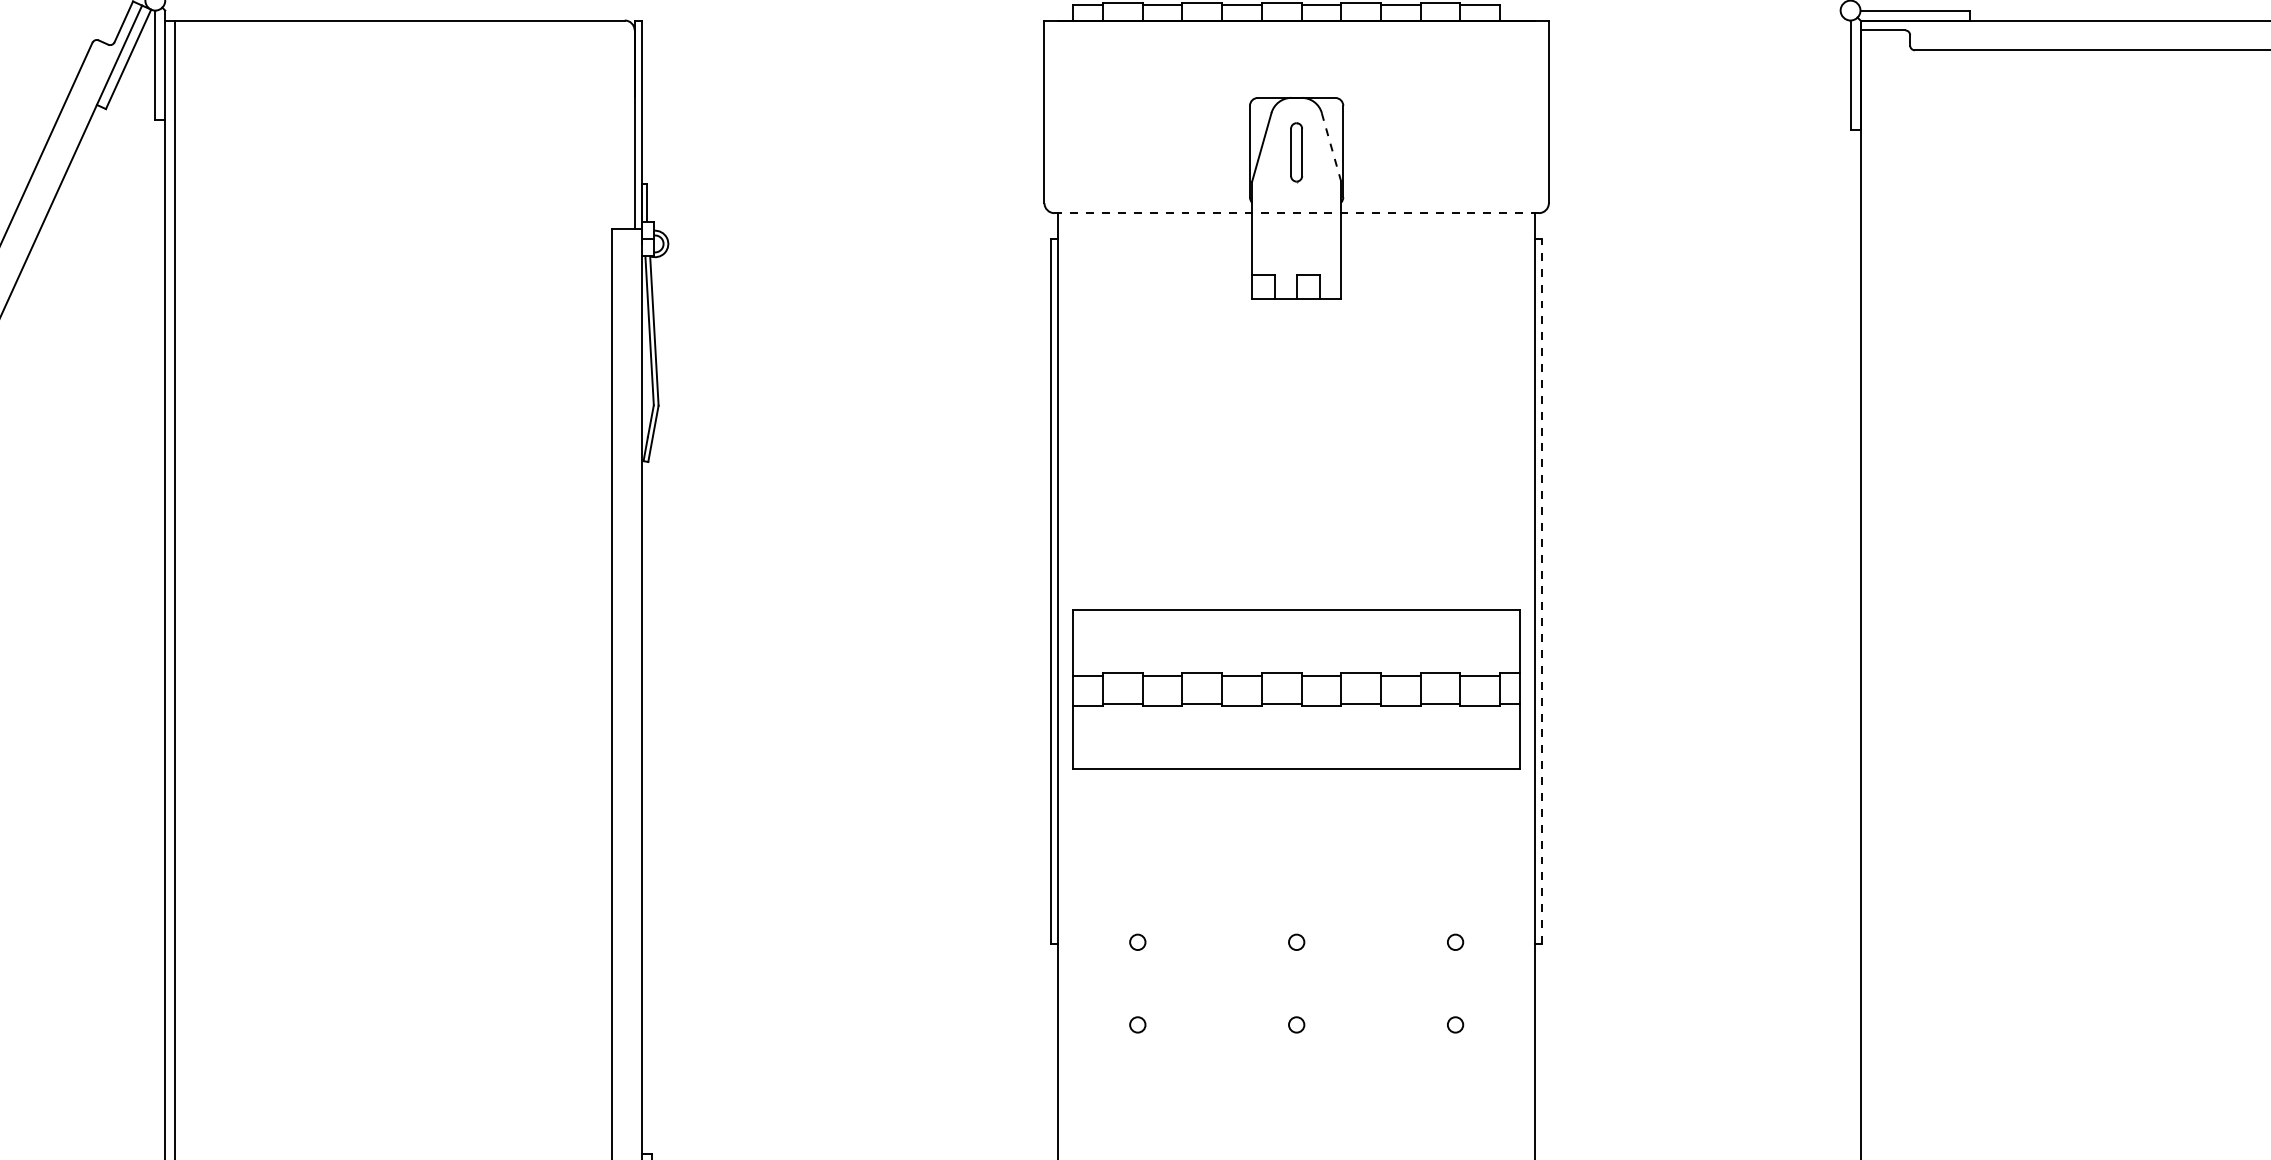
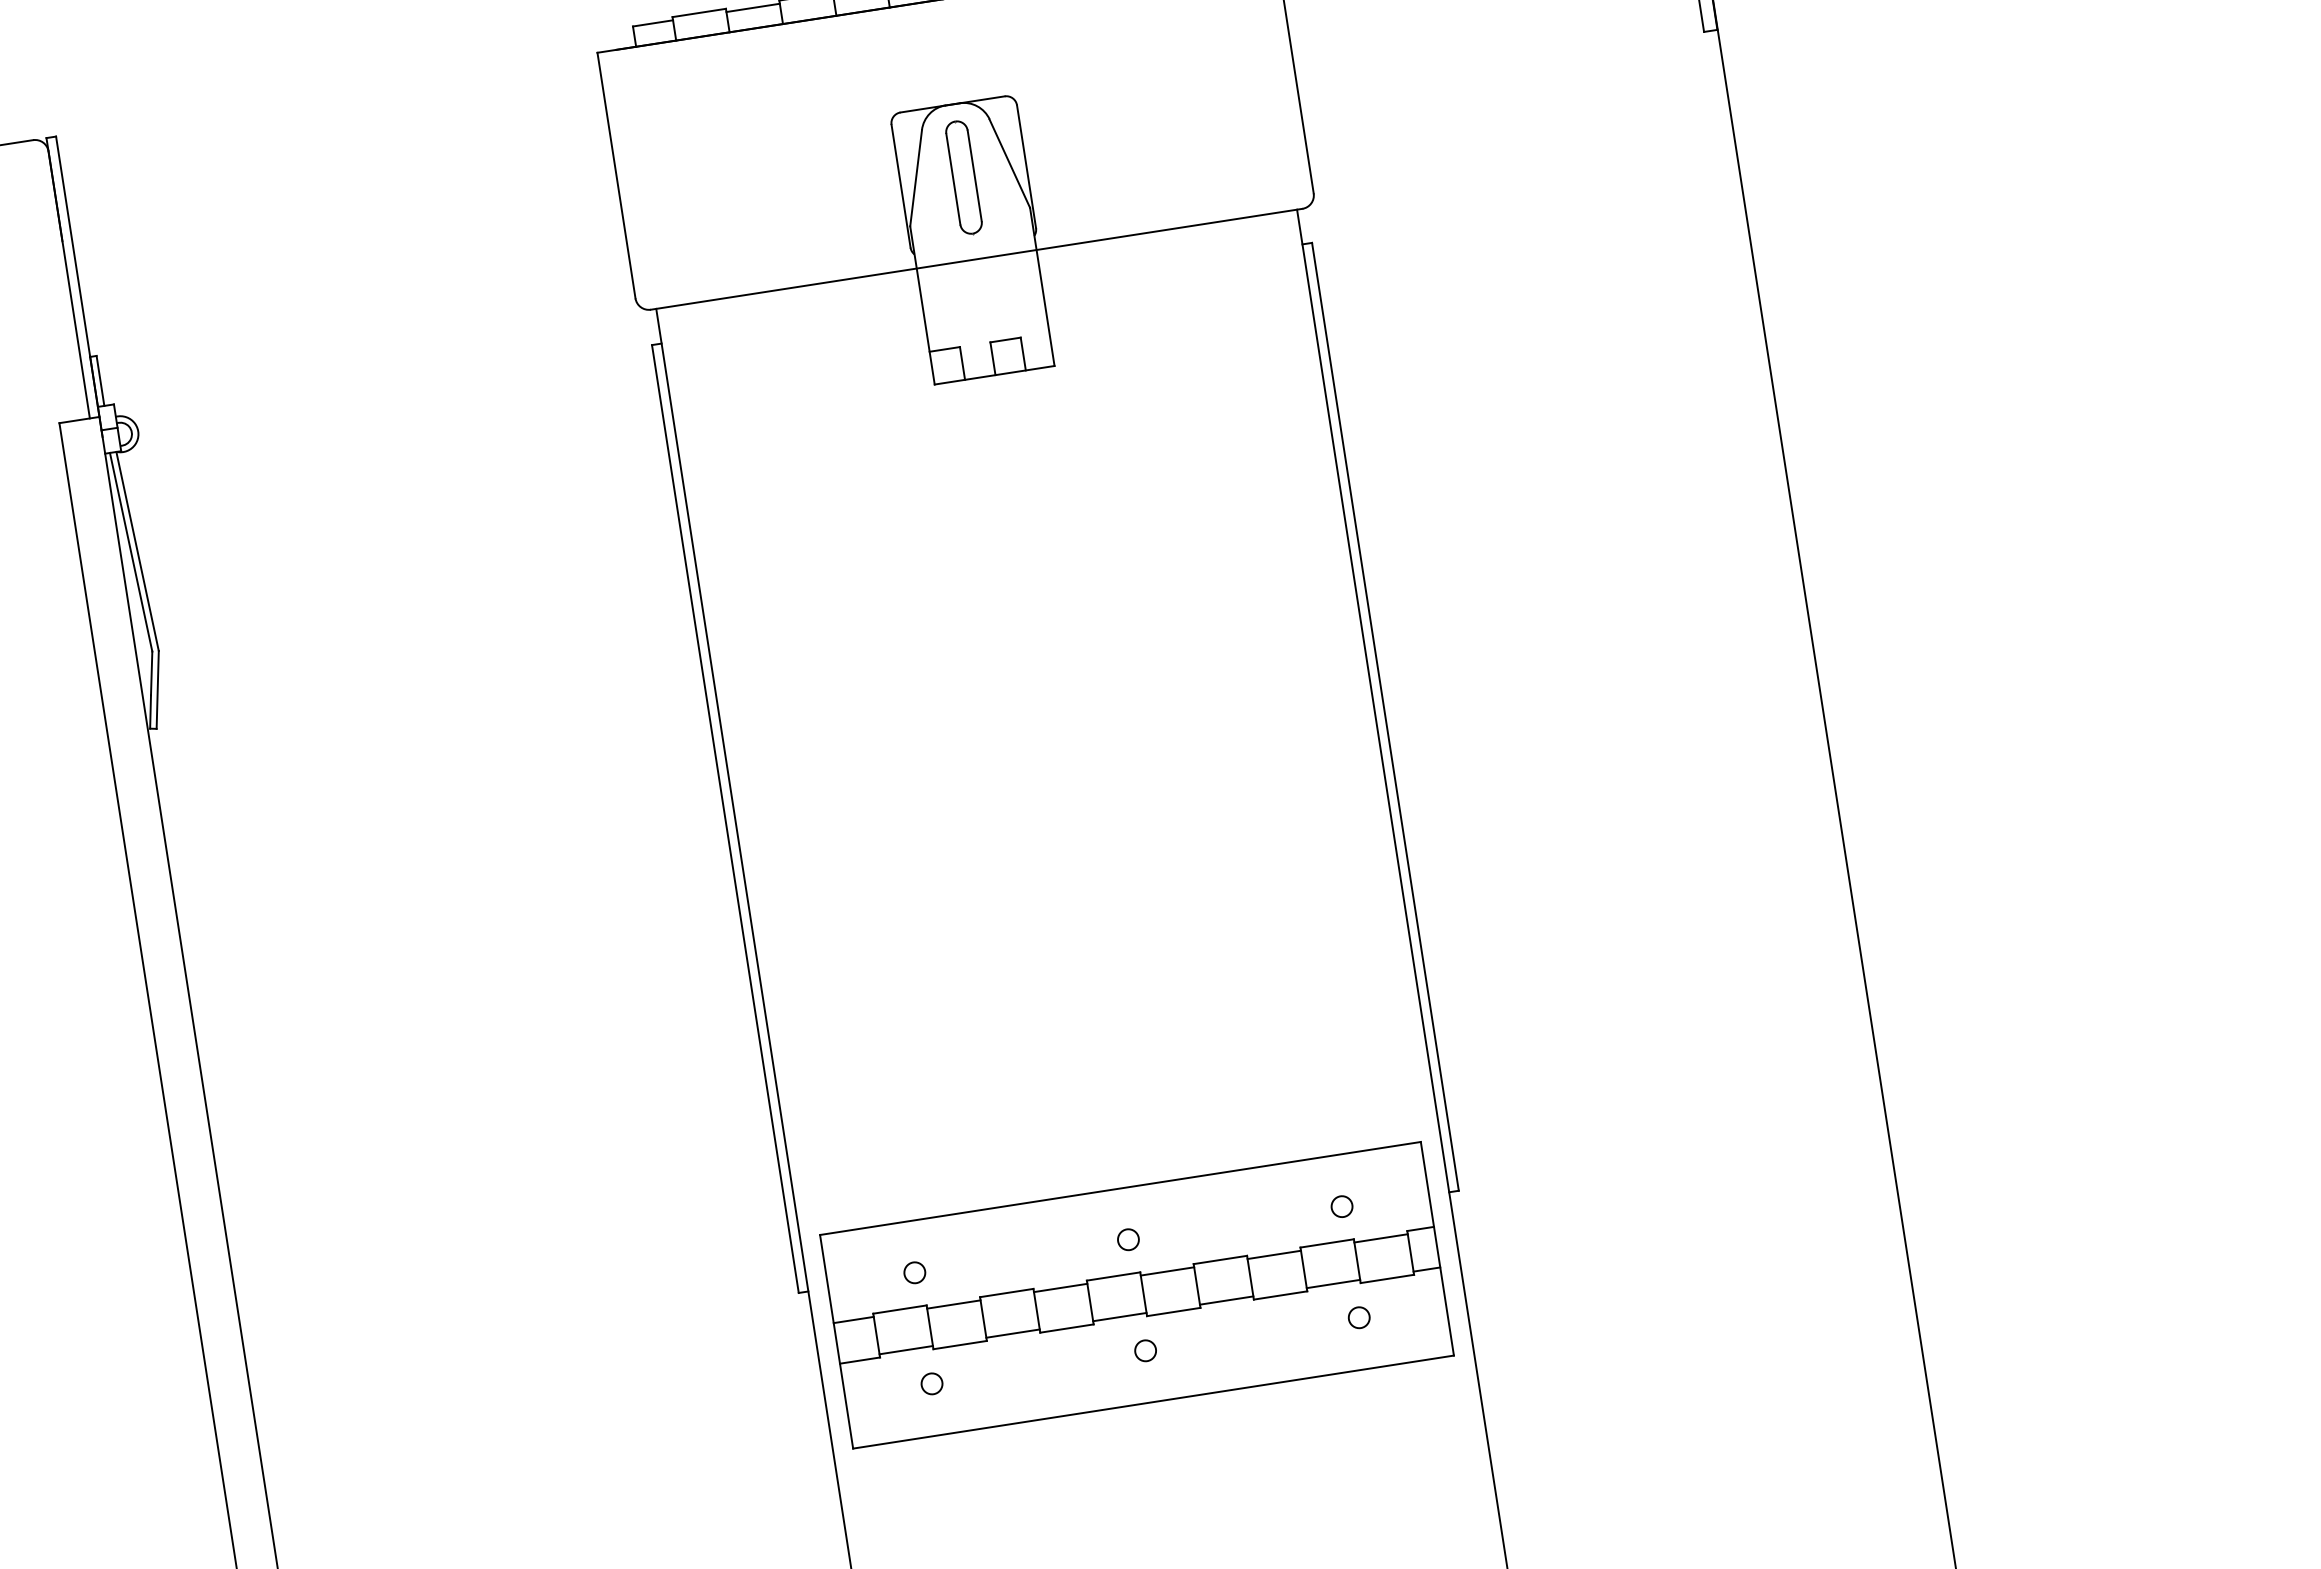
line: (1331, 147) -> (1009, 163), dashed -> solid
part: (1296, 152) -> (963, 177), size x1.43
line: (1297, 213) -> (977, 259), dashed -> solid
line: (1542, 590) -> (1385, 715), dashed -> solid
part: (1296, 689) -> (1136, 1295), moved

